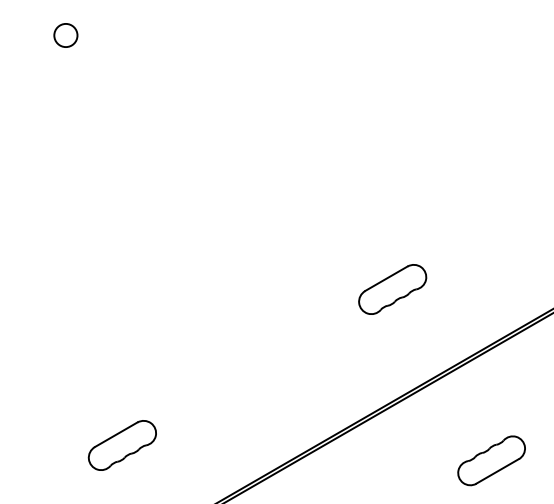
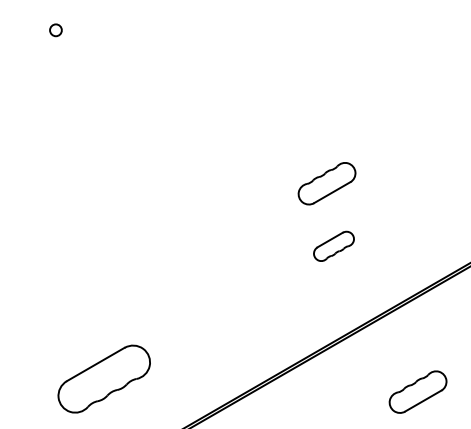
circle: (65, 35) -> (55, 30), size x0.6
part: (384, 215) -> (326, 183), added
part: (392, 289) -> (333, 246), size x0.7
part: (121, 445) -> (103, 379), size x1.6

